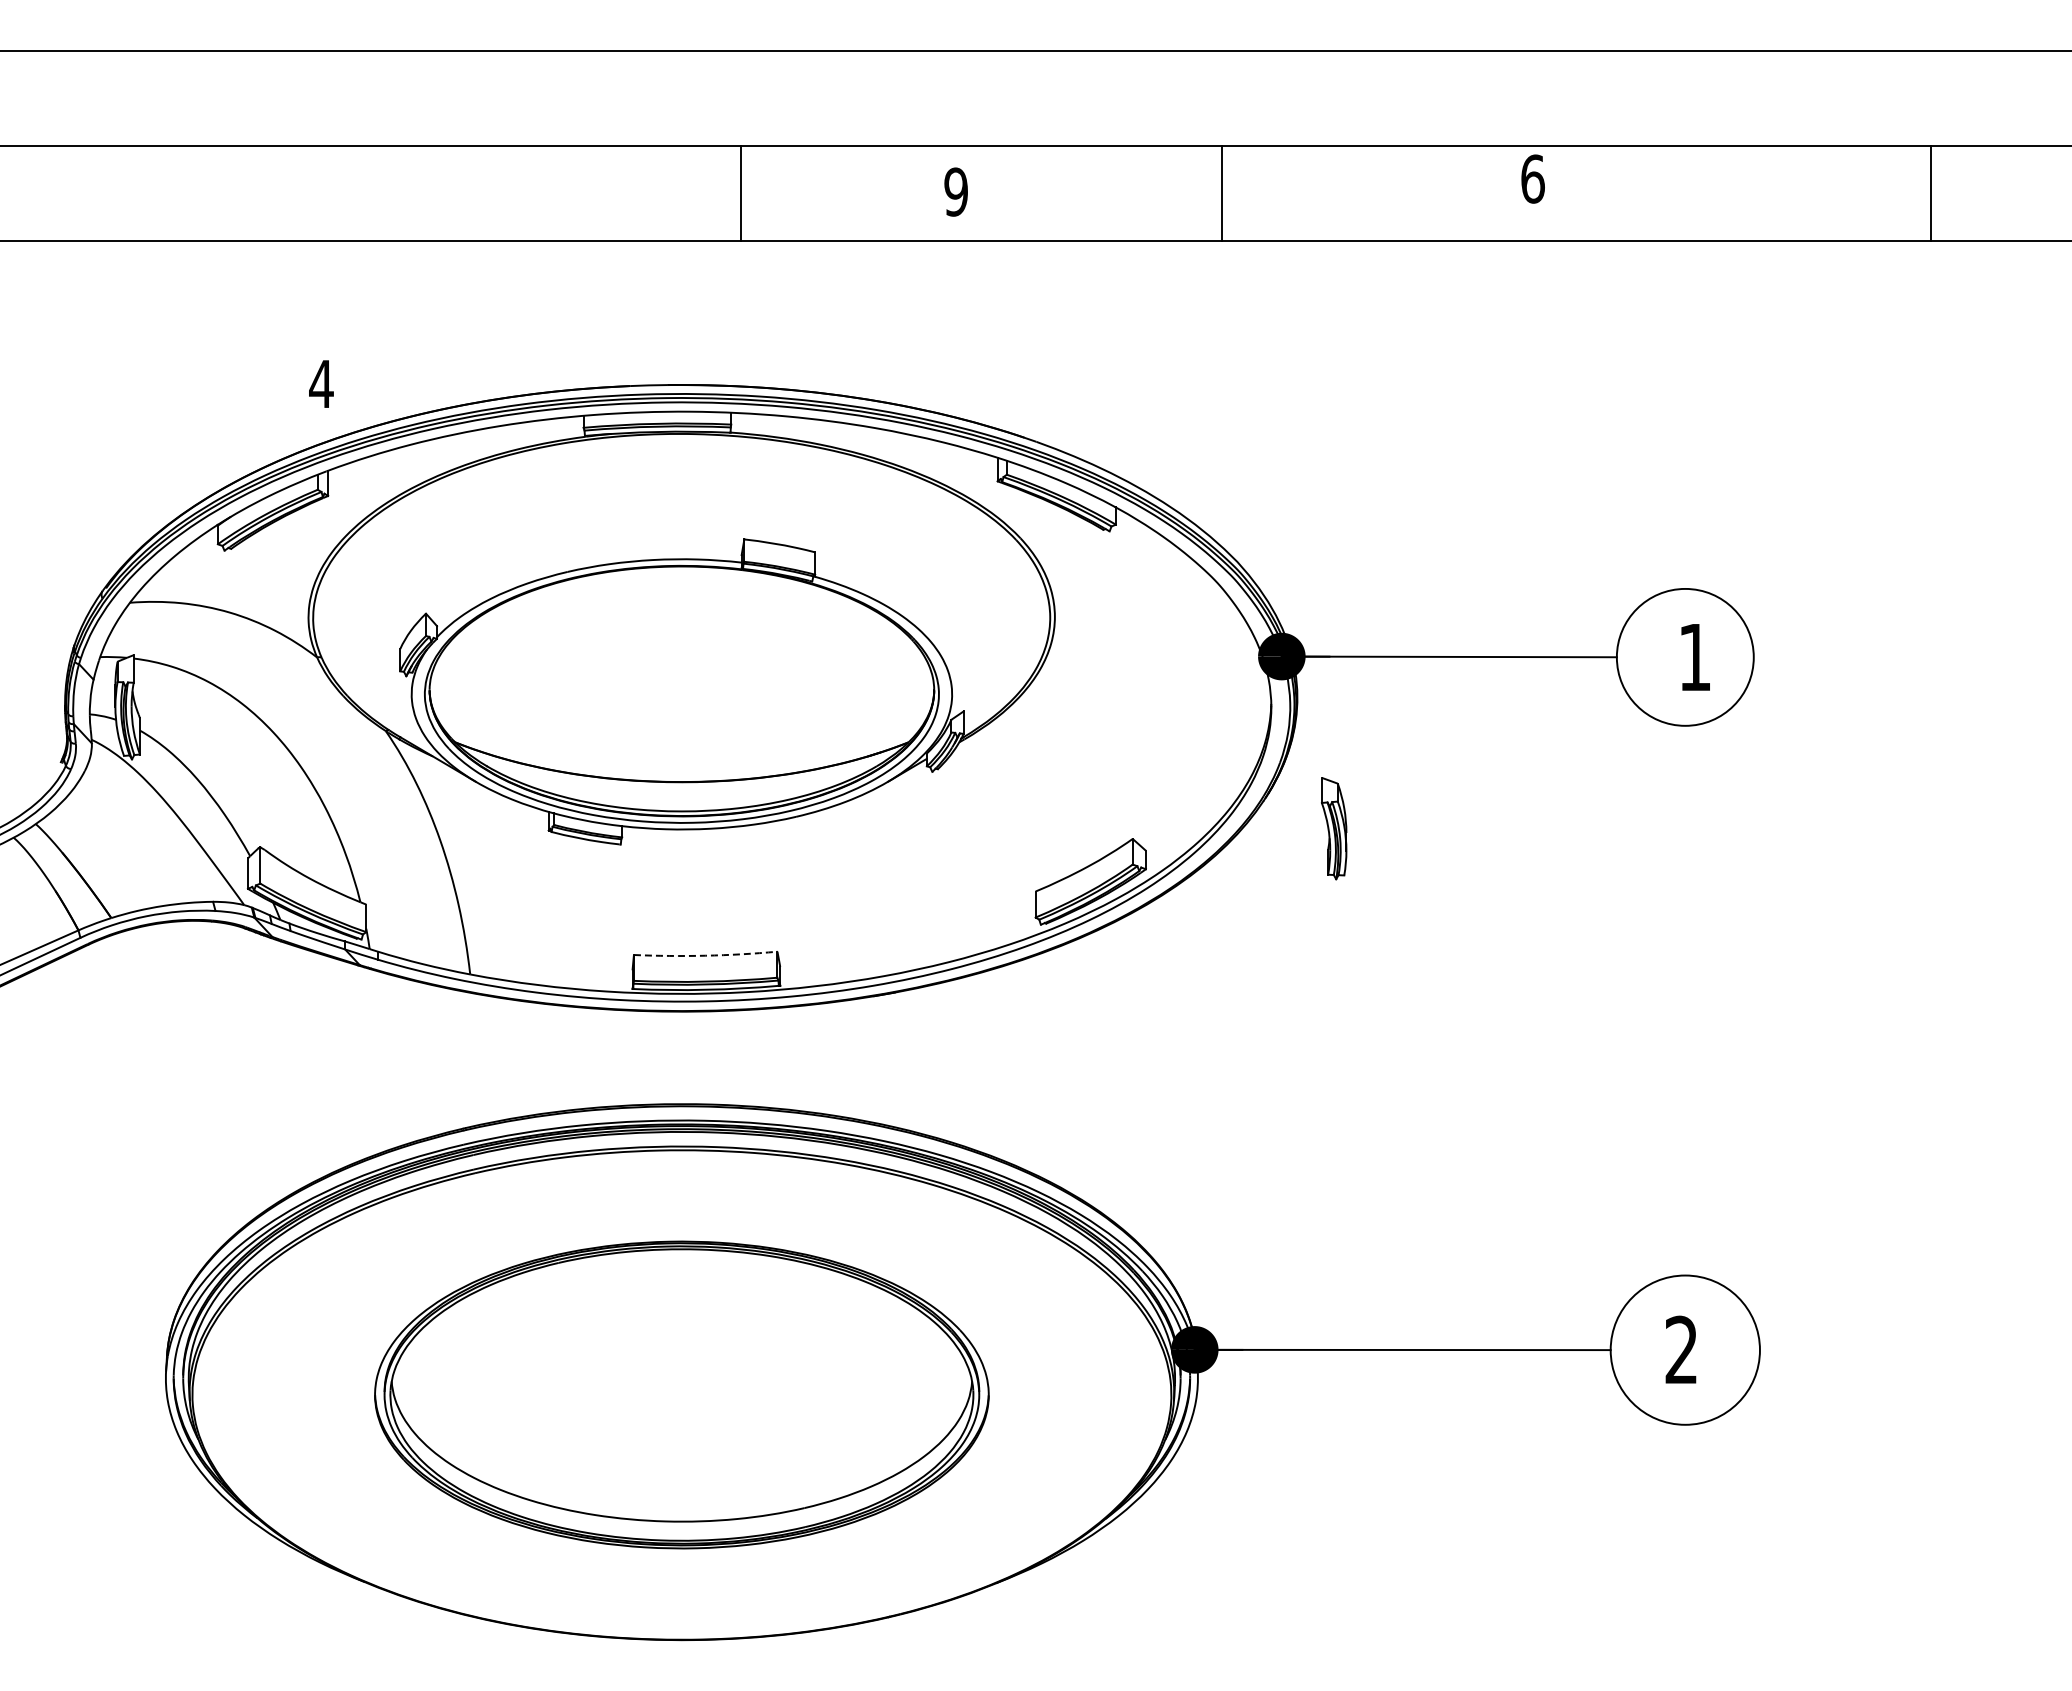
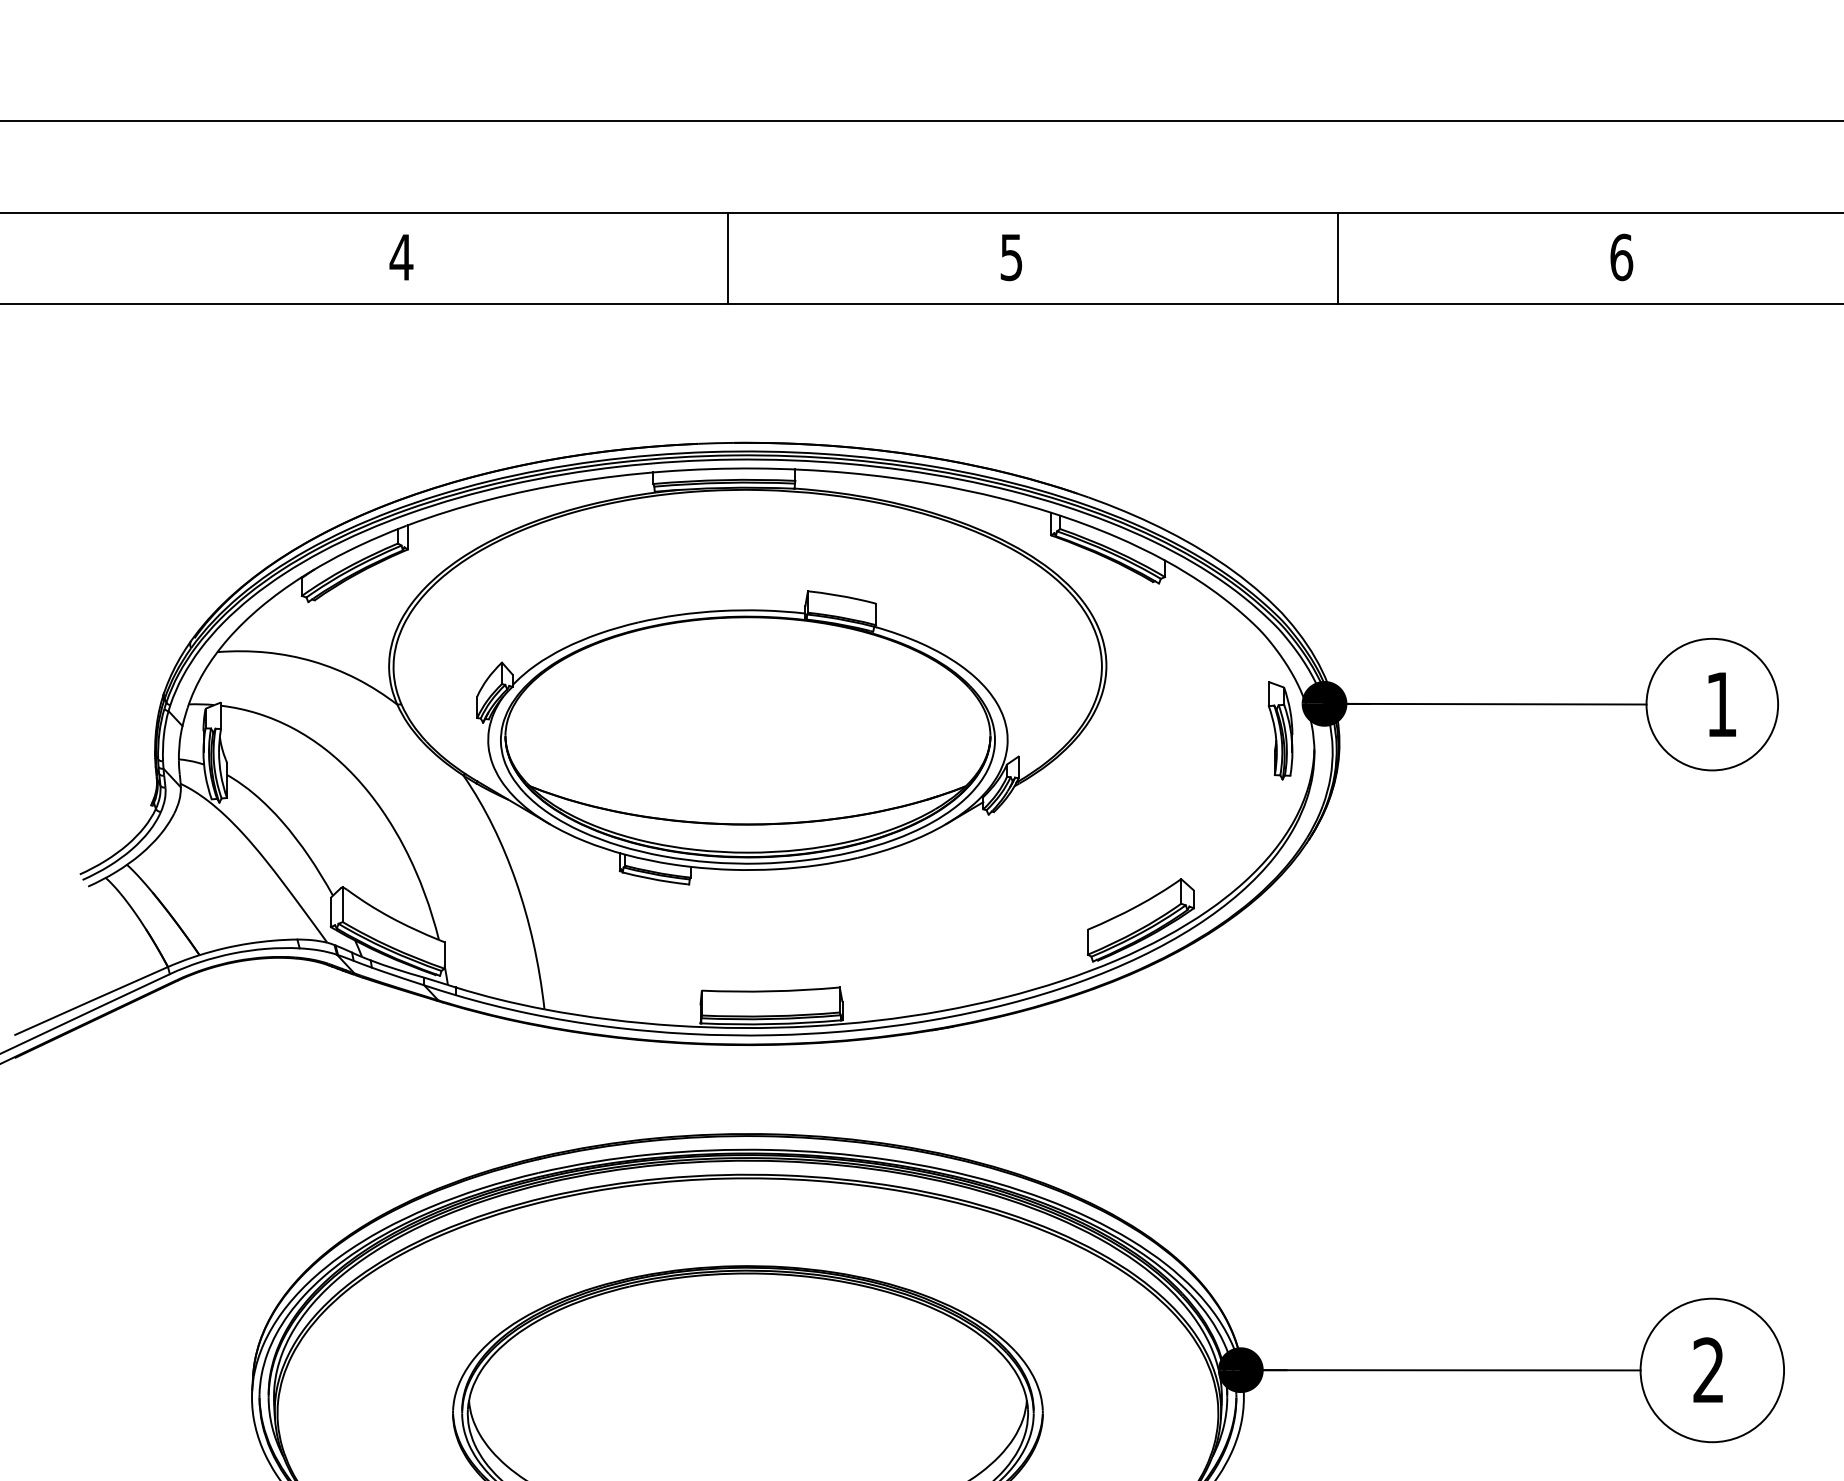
text: (1532, 178) -> (1621, 256), moved
text: (955, 191) -> (1010, 256), 9 -> 5
line: (740, 192) -> (728, 257), moved
line: (1222, 192) -> (1338, 257), moved
text: (321, 383) -> (401, 256), moved
part: (1334, 828) -> (1280, 730), moved
arc: (705, 955) -> (770, 991), dashed -> solid

